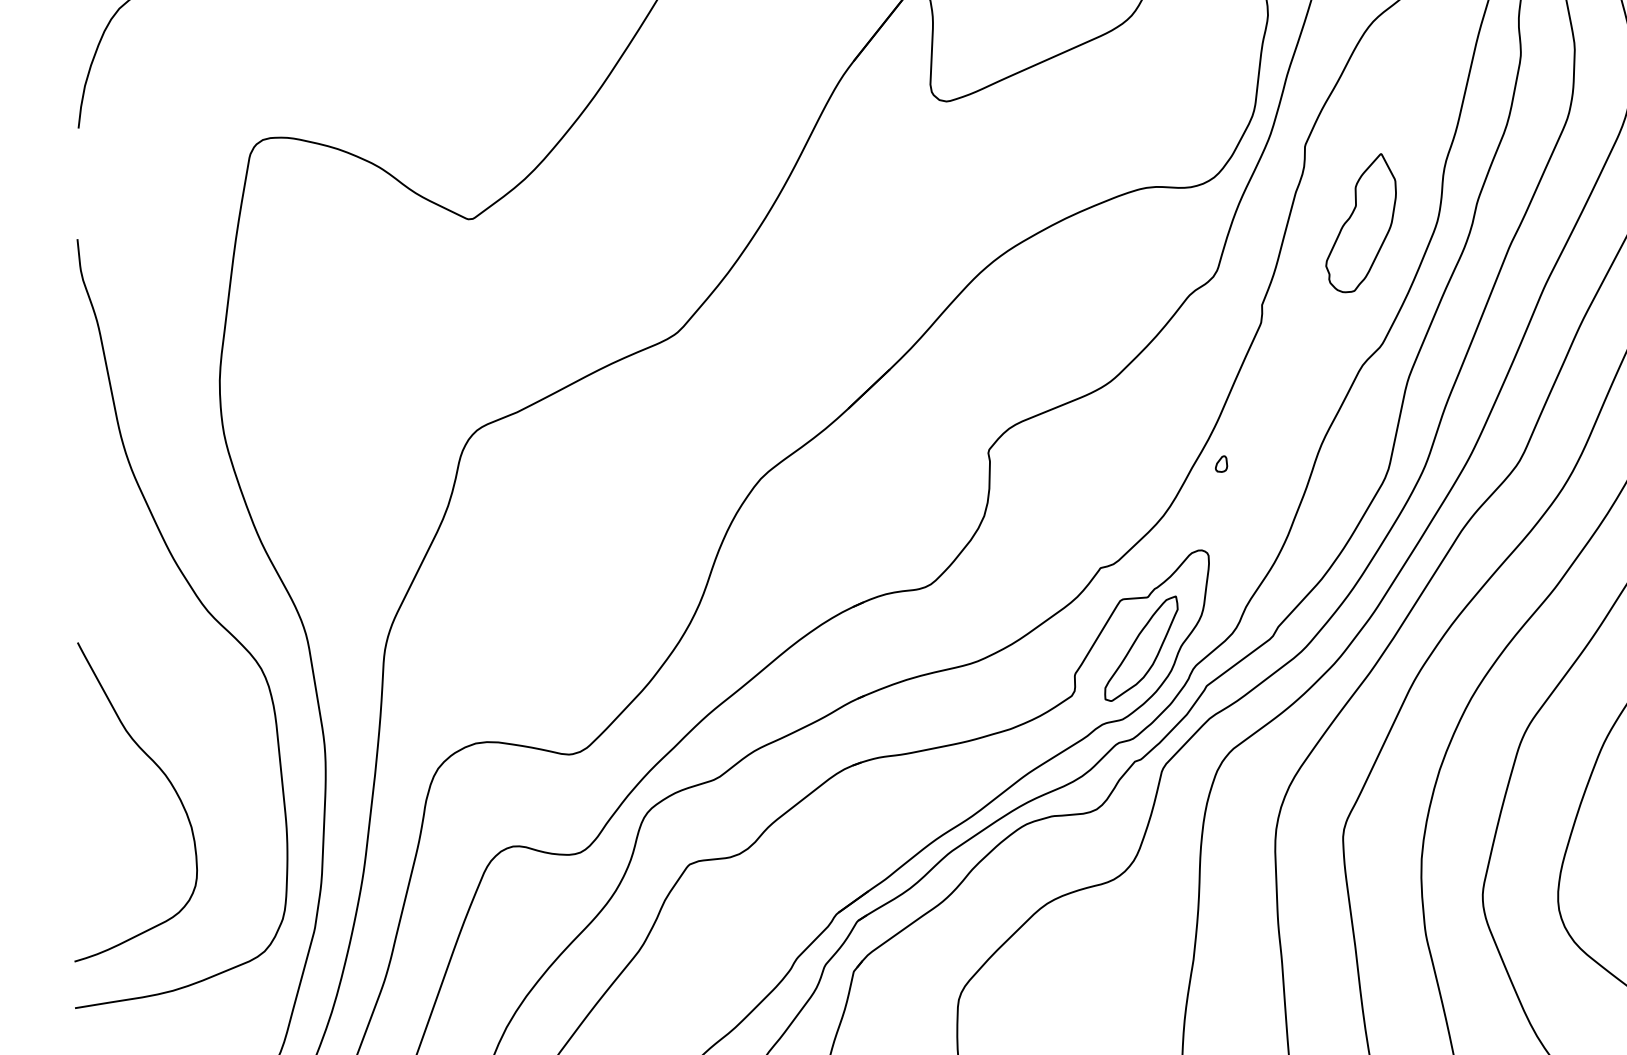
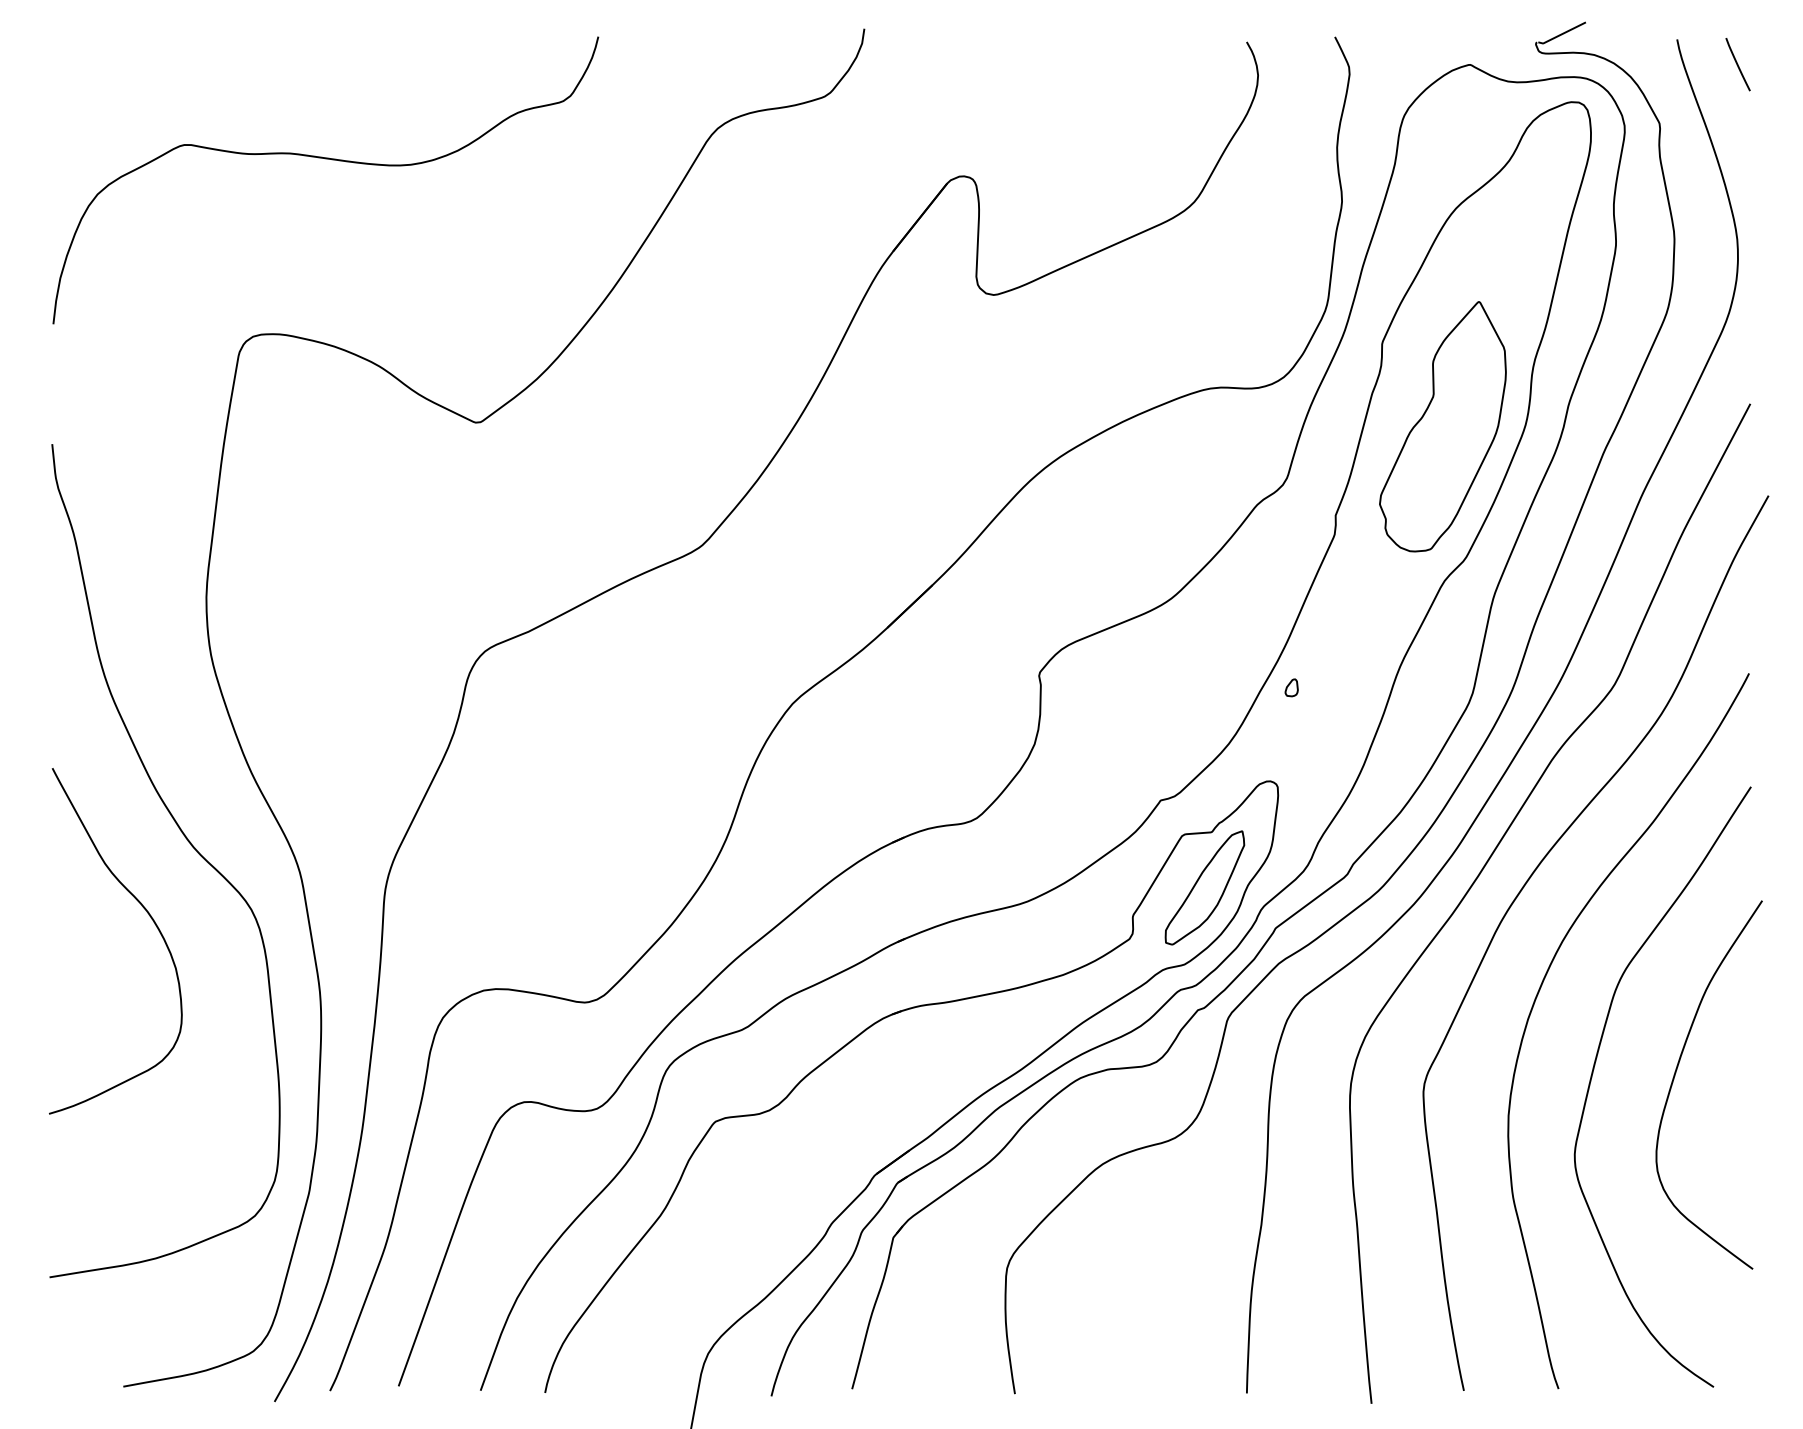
part: (1360, 222) -> (1442, 426), size x1.67
curve: (169, 782) -> (151, 919), moved

